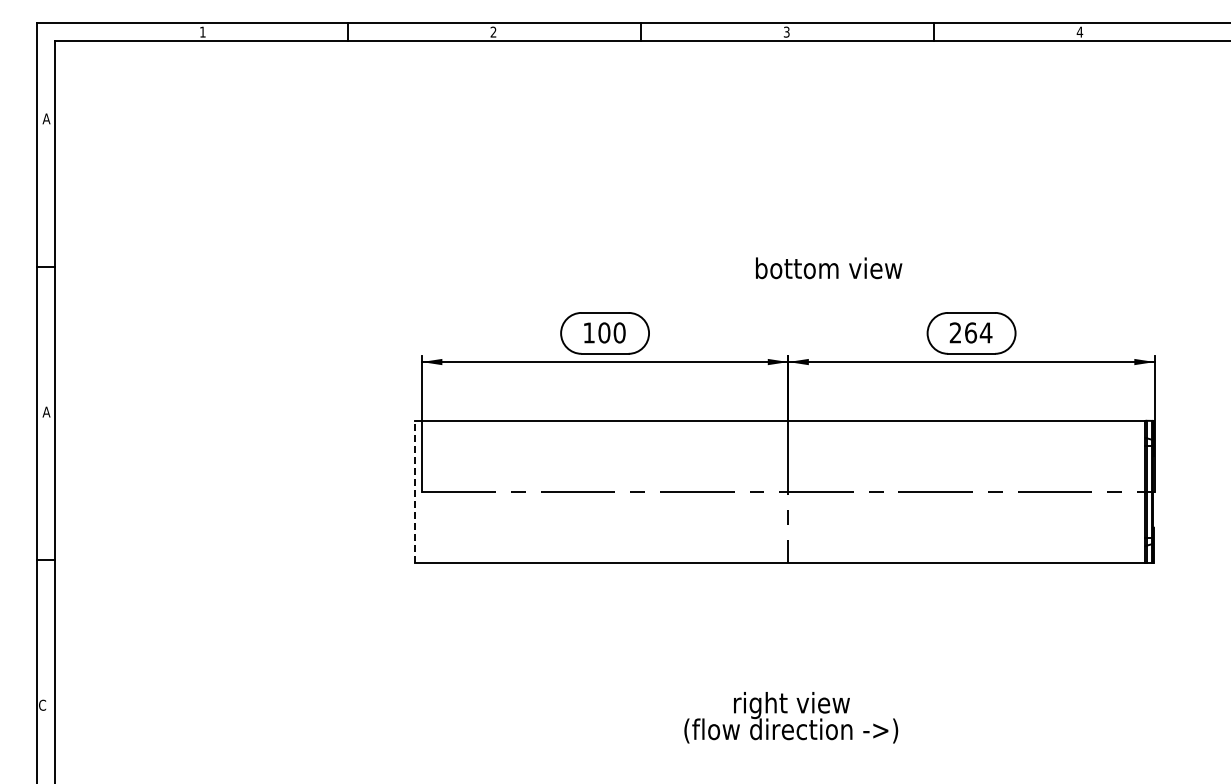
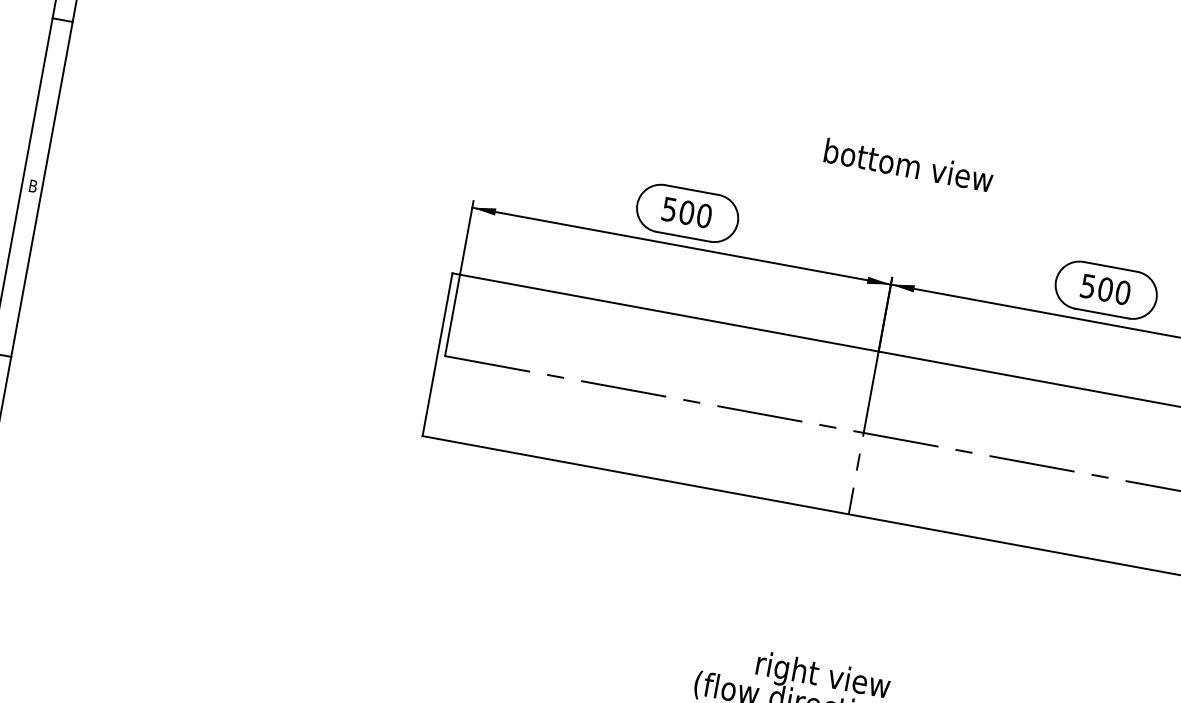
text: (829, 268) -> (909, 165), moved
text: (588, 332) -> (668, 208), 100 -> 500
text: (970, 332) -> (1105, 289), 264 -> 500
text: (46, 411) -> (33, 185), A -> B
line: (415, 491) -> (437, 354), dashed -> solid

